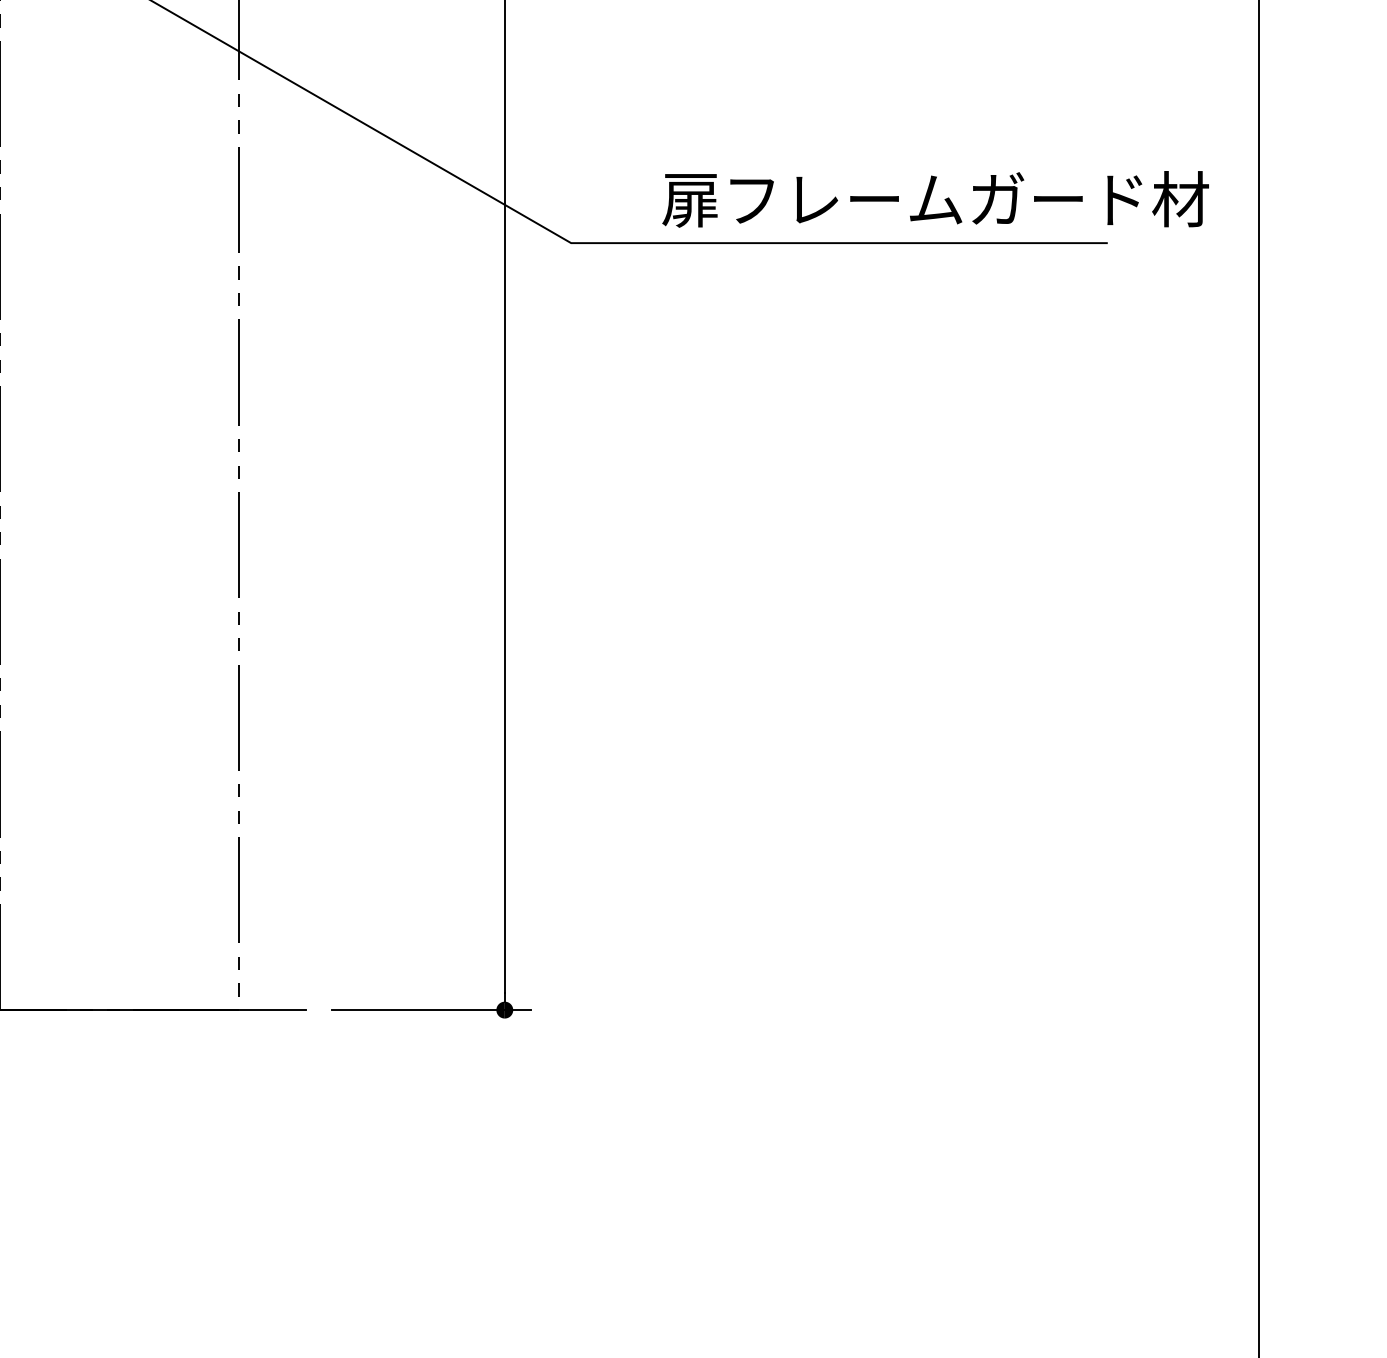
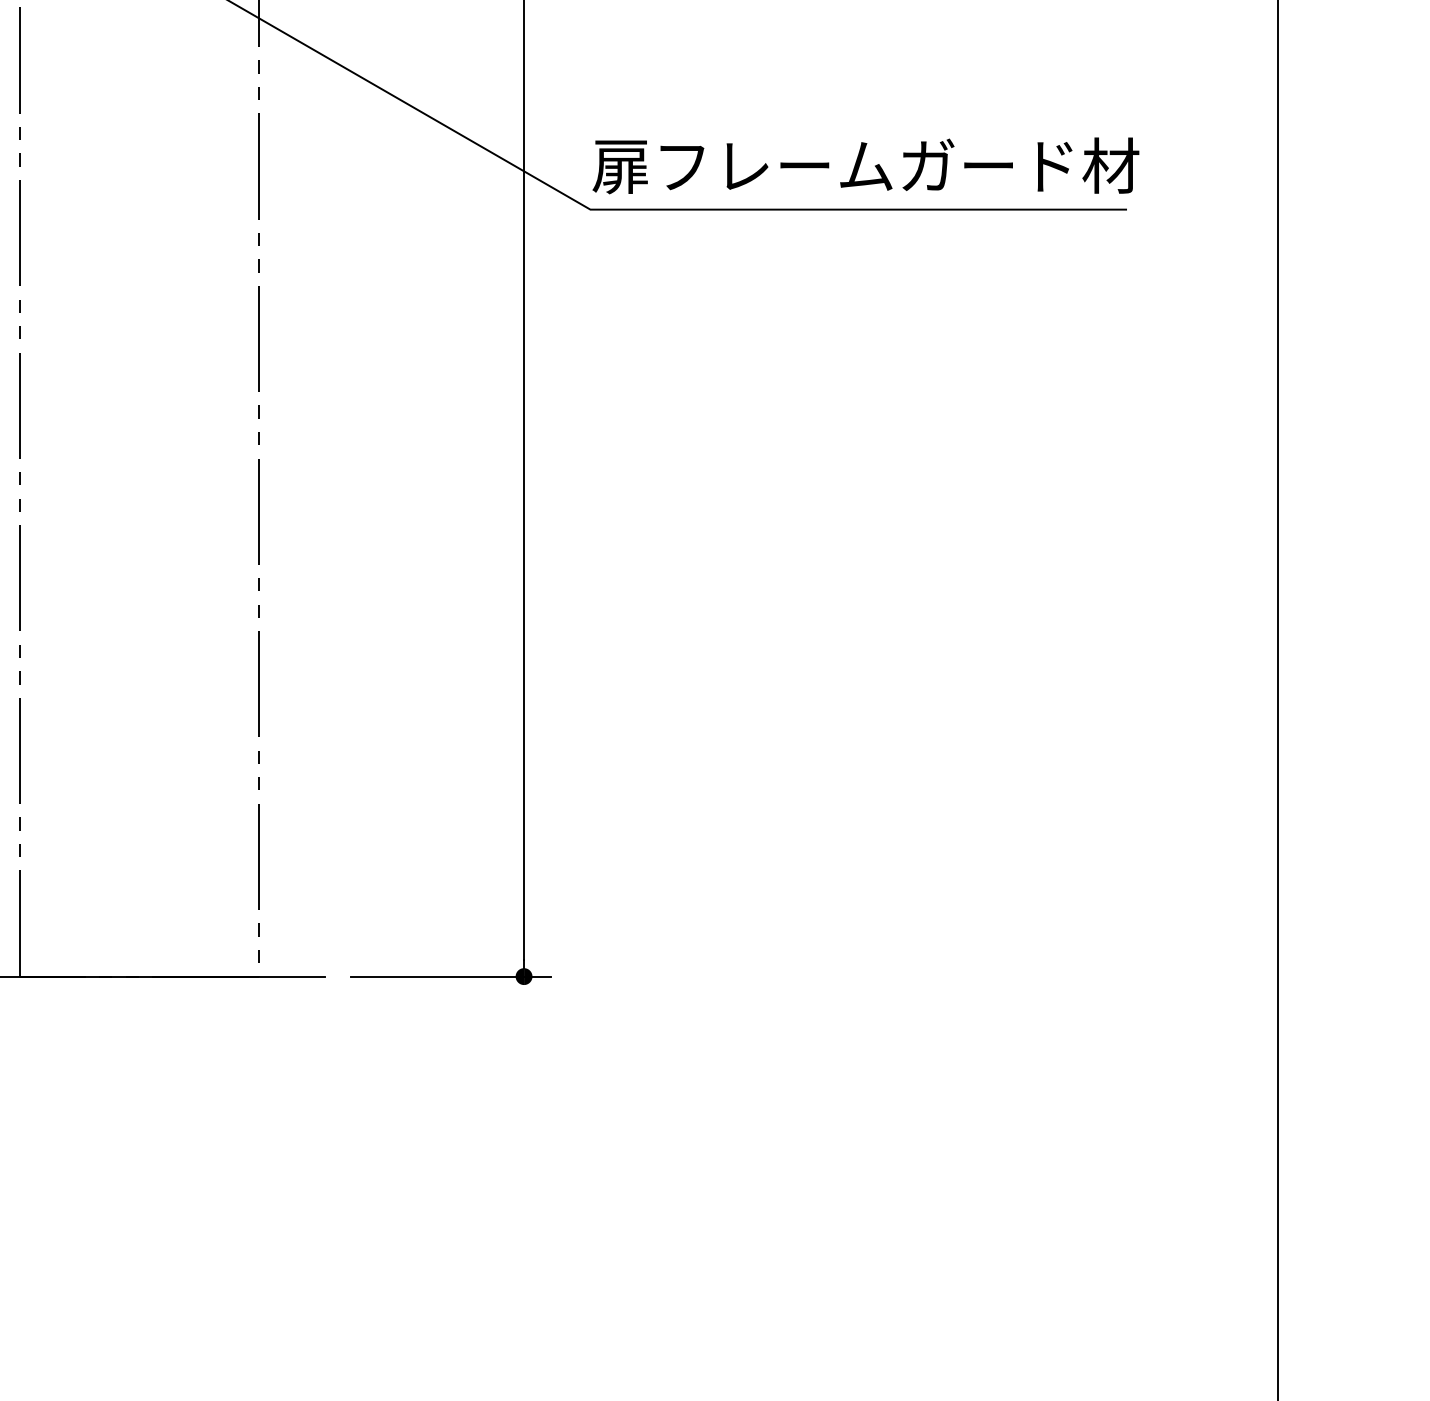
text: (935, 199) -> (865, 165), moved

